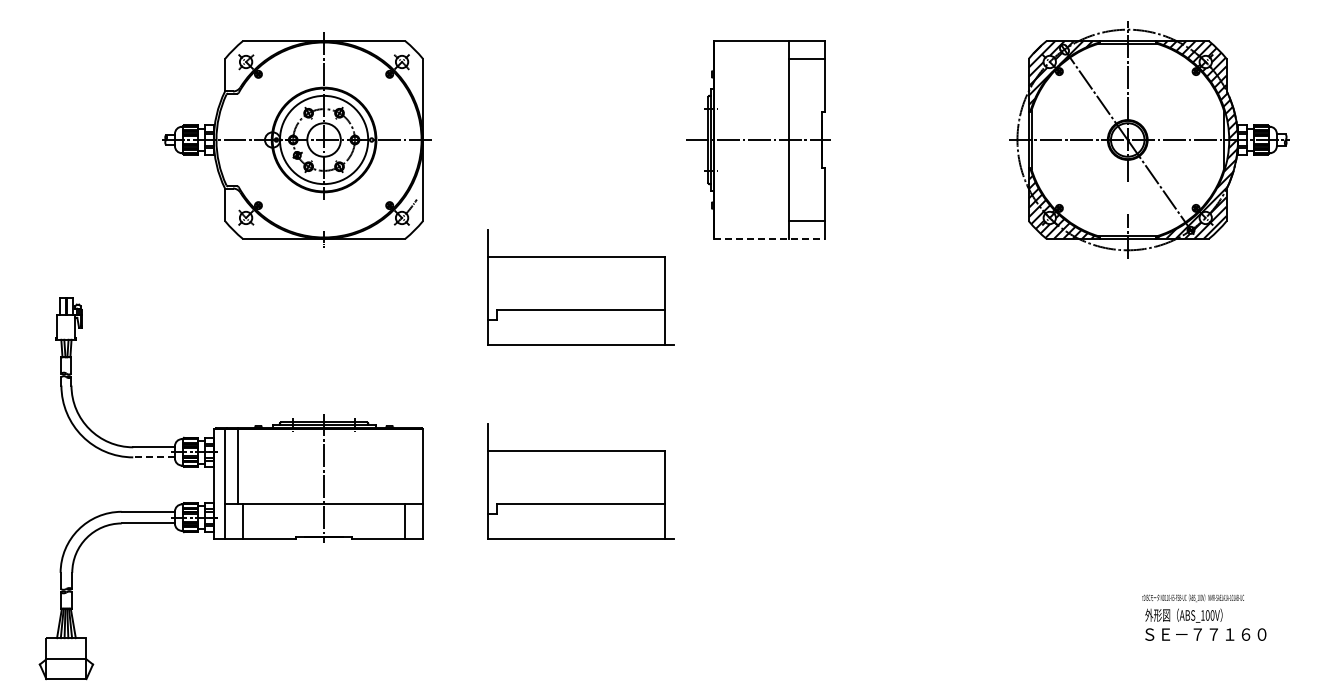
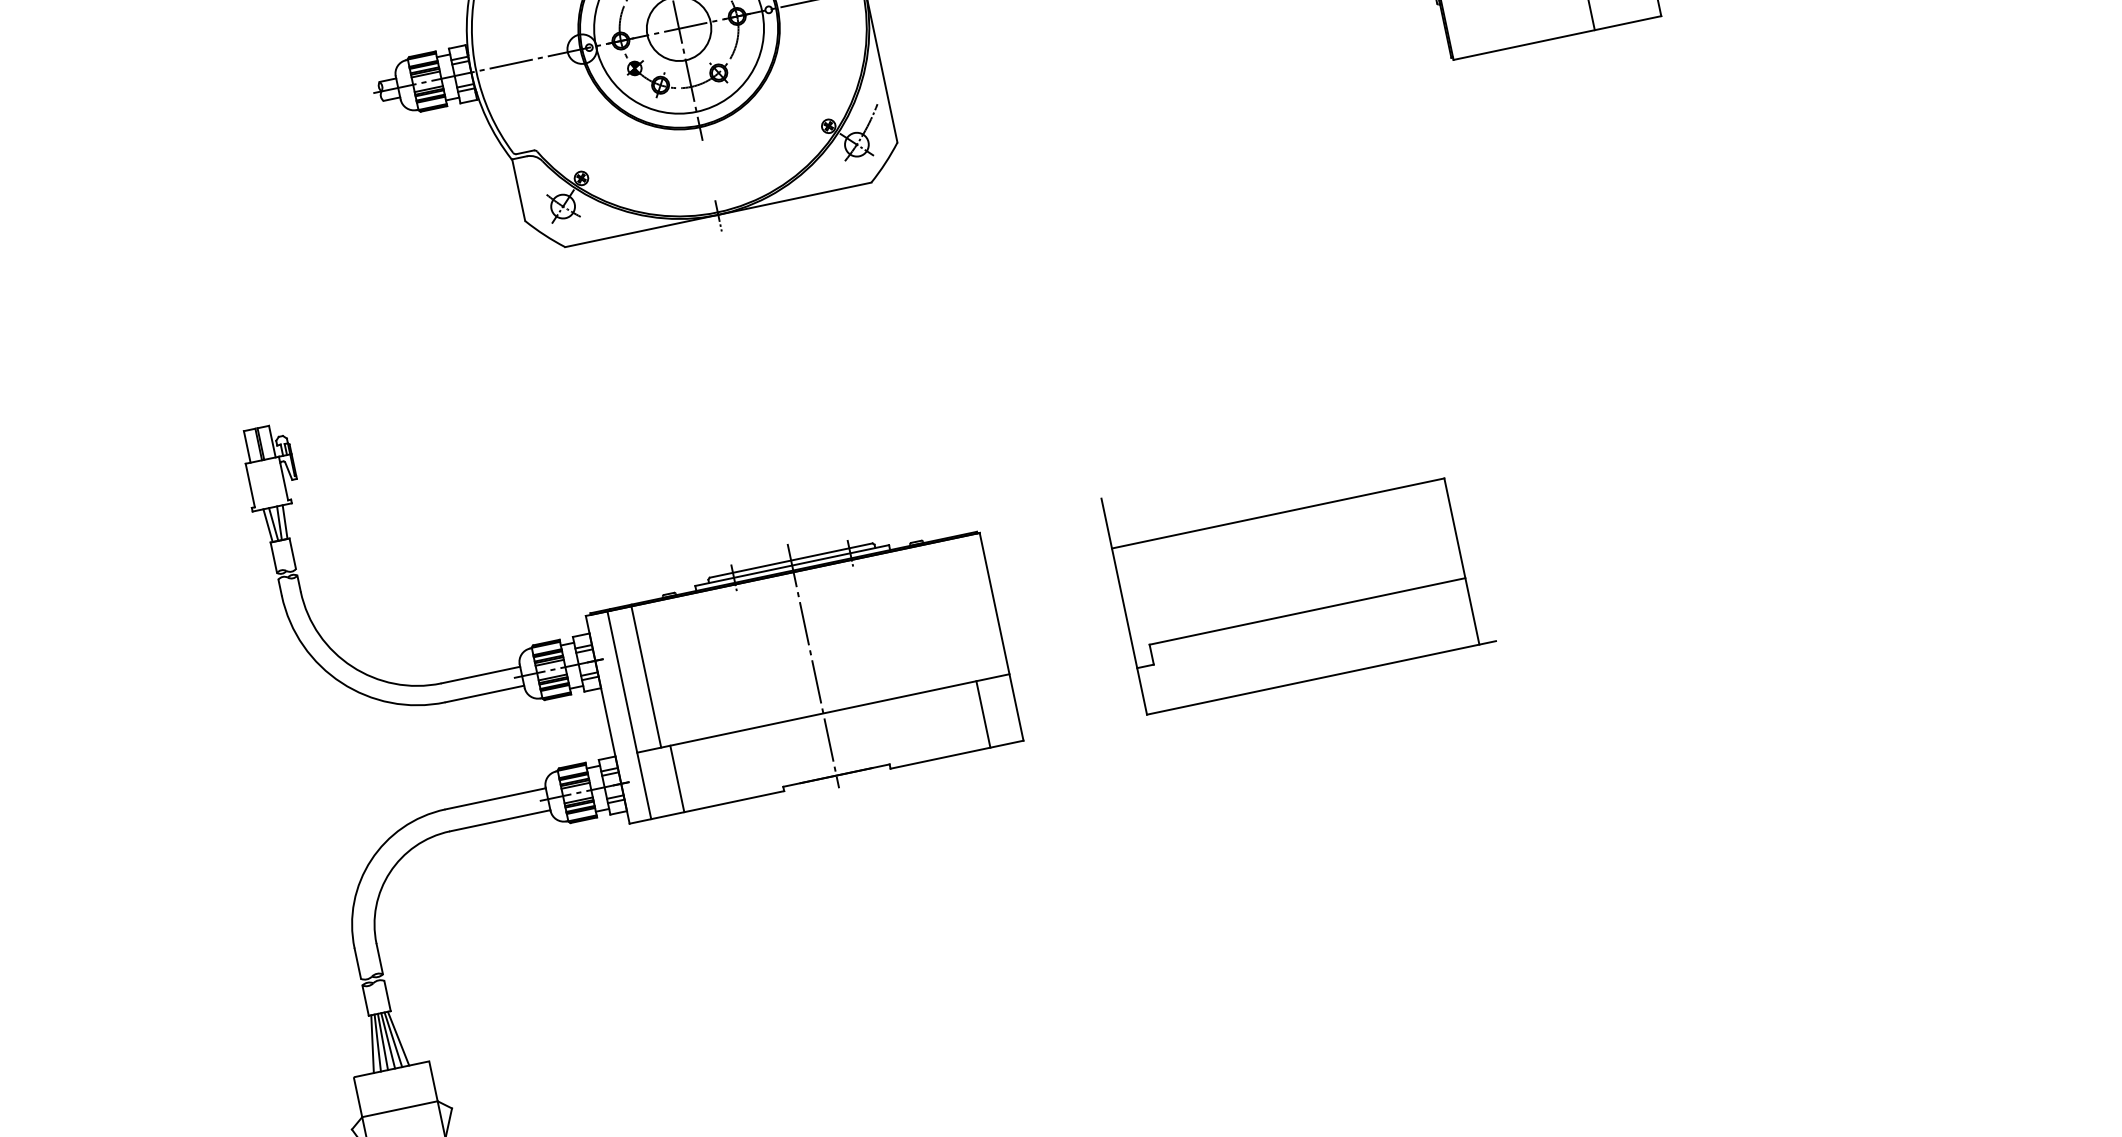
line: (770, 238) -> (1558, 37), dashed -> solid
part: (580, 287) -> (1220, 204), removed
line: (154, 457) -> (485, 694), dashed -> solid

